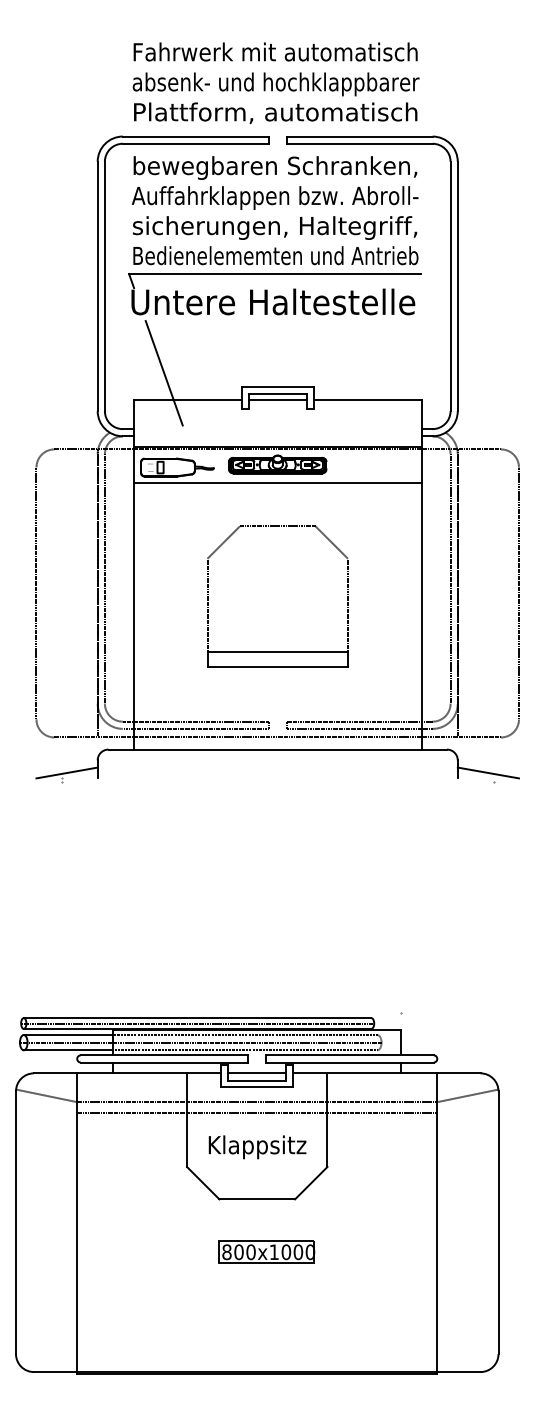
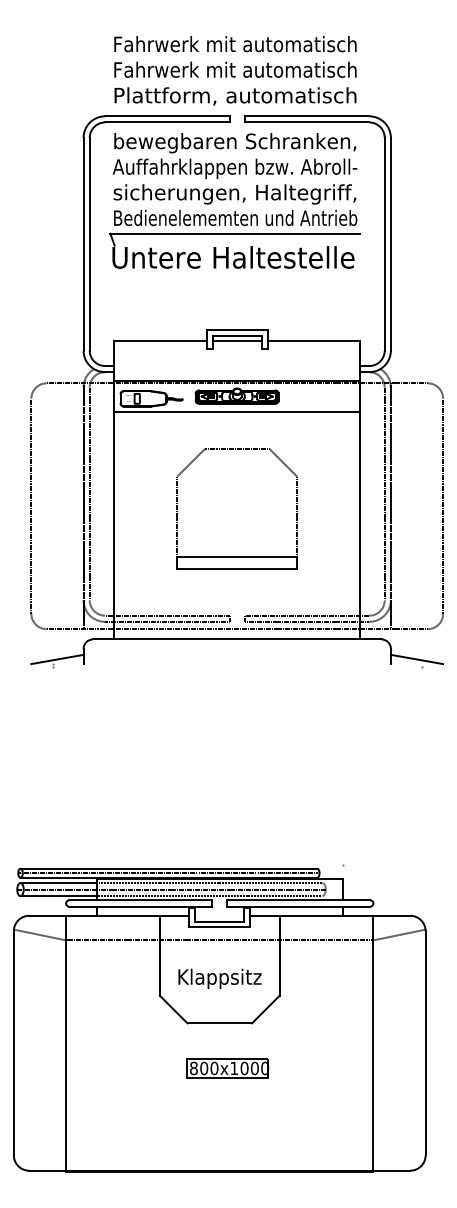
text: (275, 84) -> (235, 71), absenk- und hochklappbarer -> Fahrwerk mit automatisch
line: (163, 373) -> (139, 318), removed
line: (257, 1073) -> (219, 915), removed
line: (257, 1112) -> (219, 949), removed

